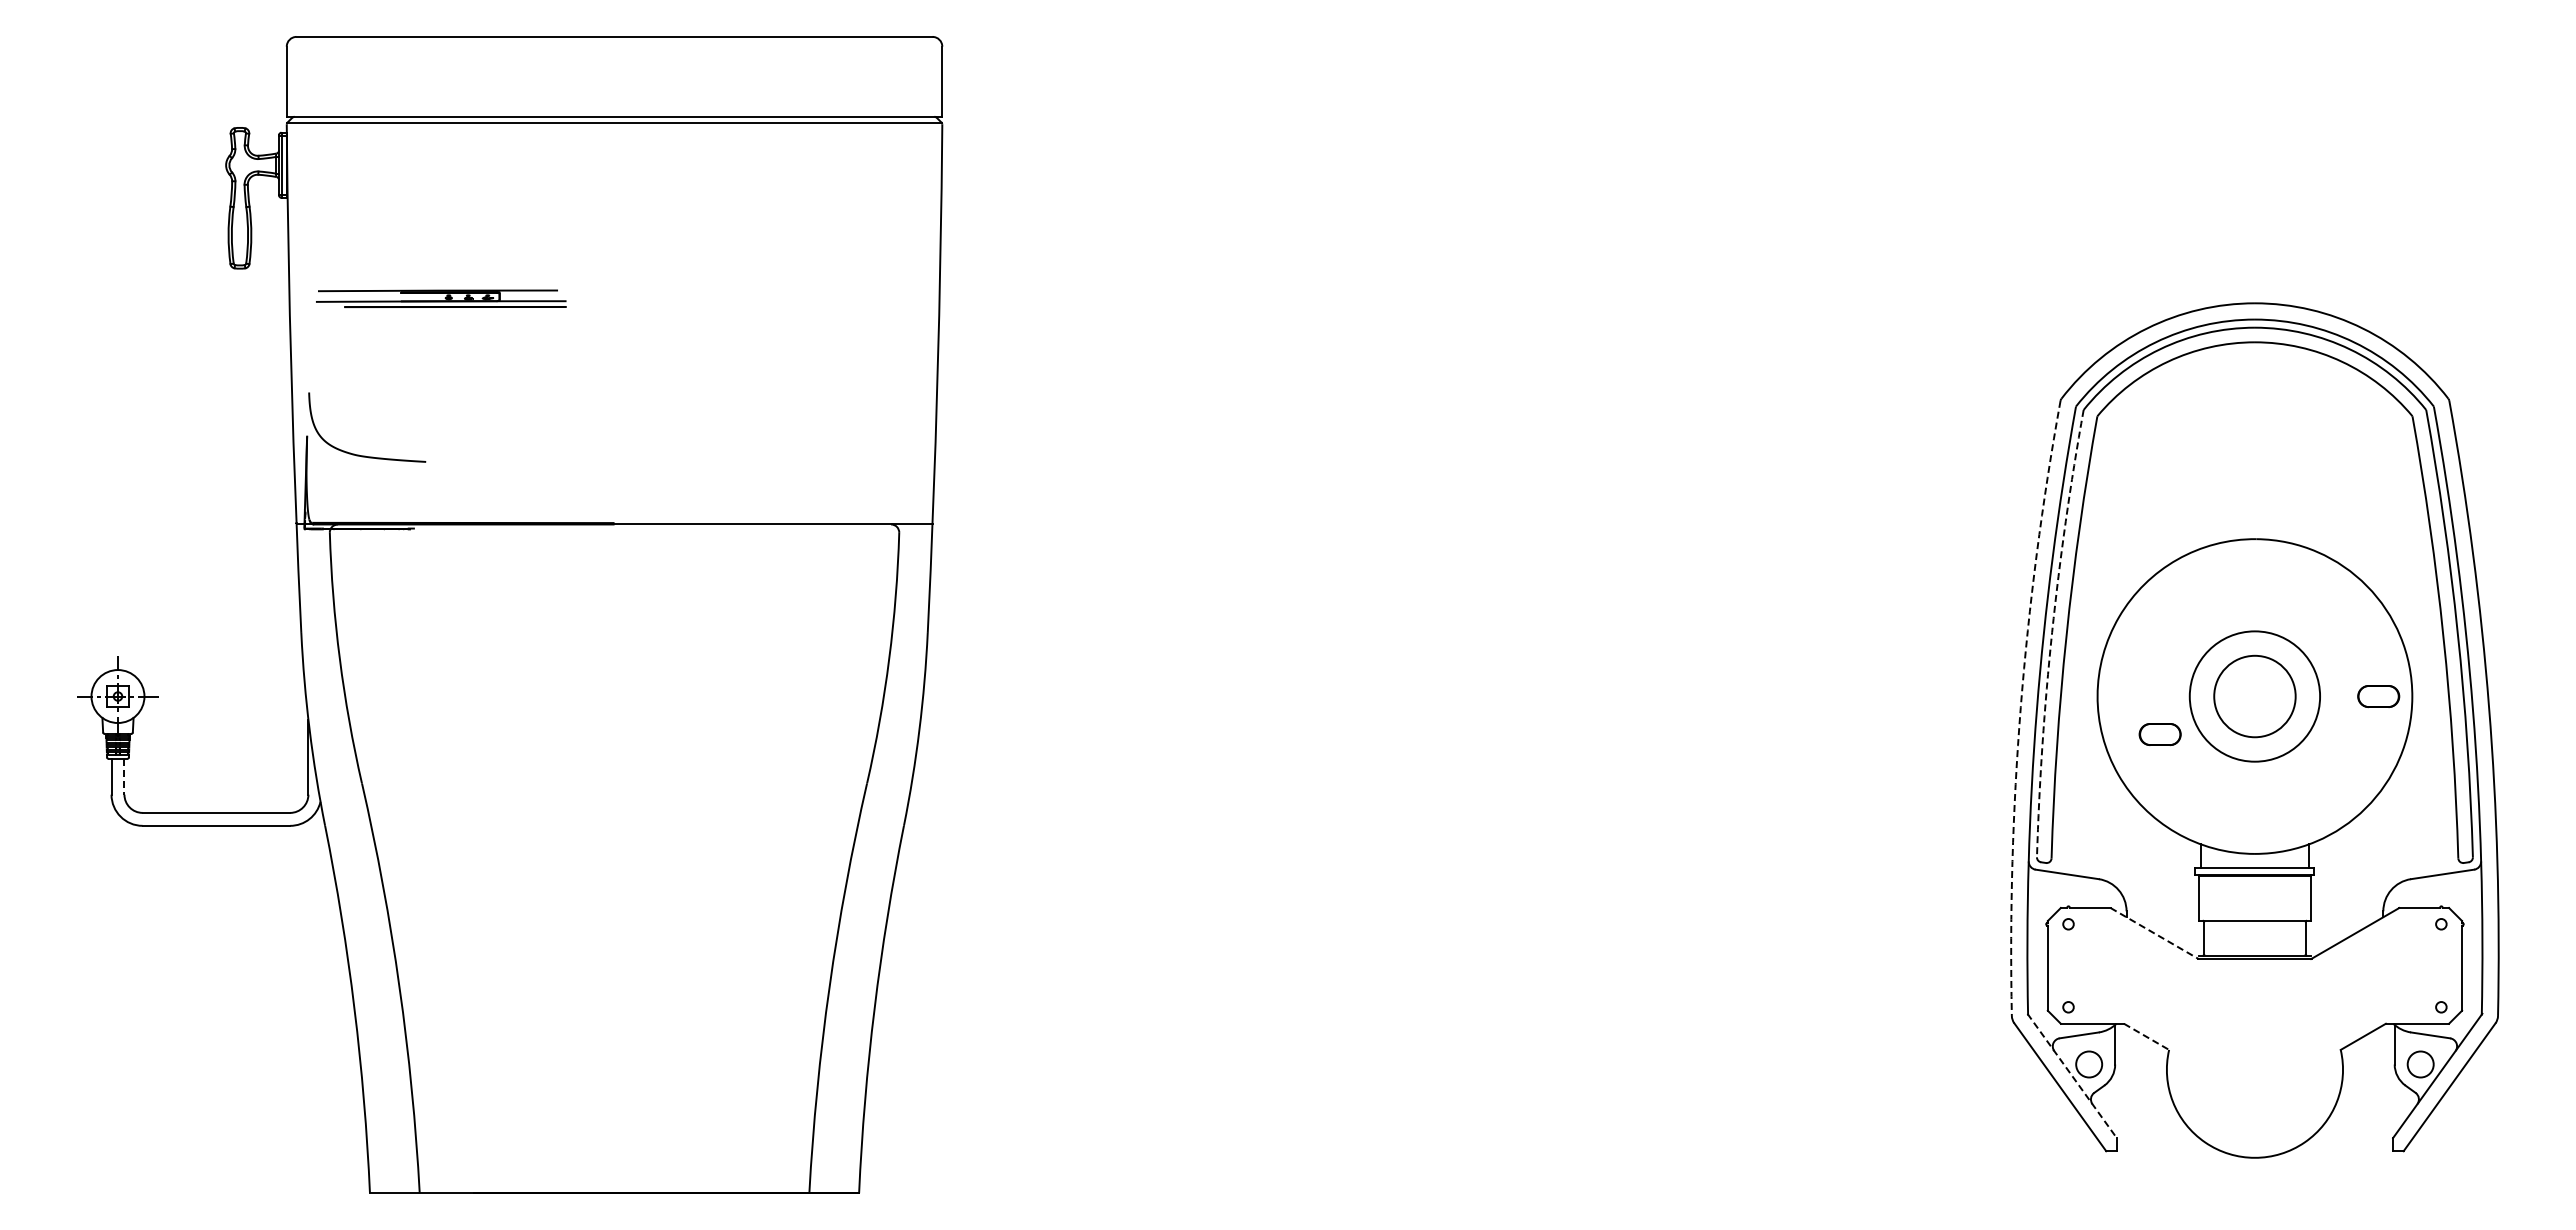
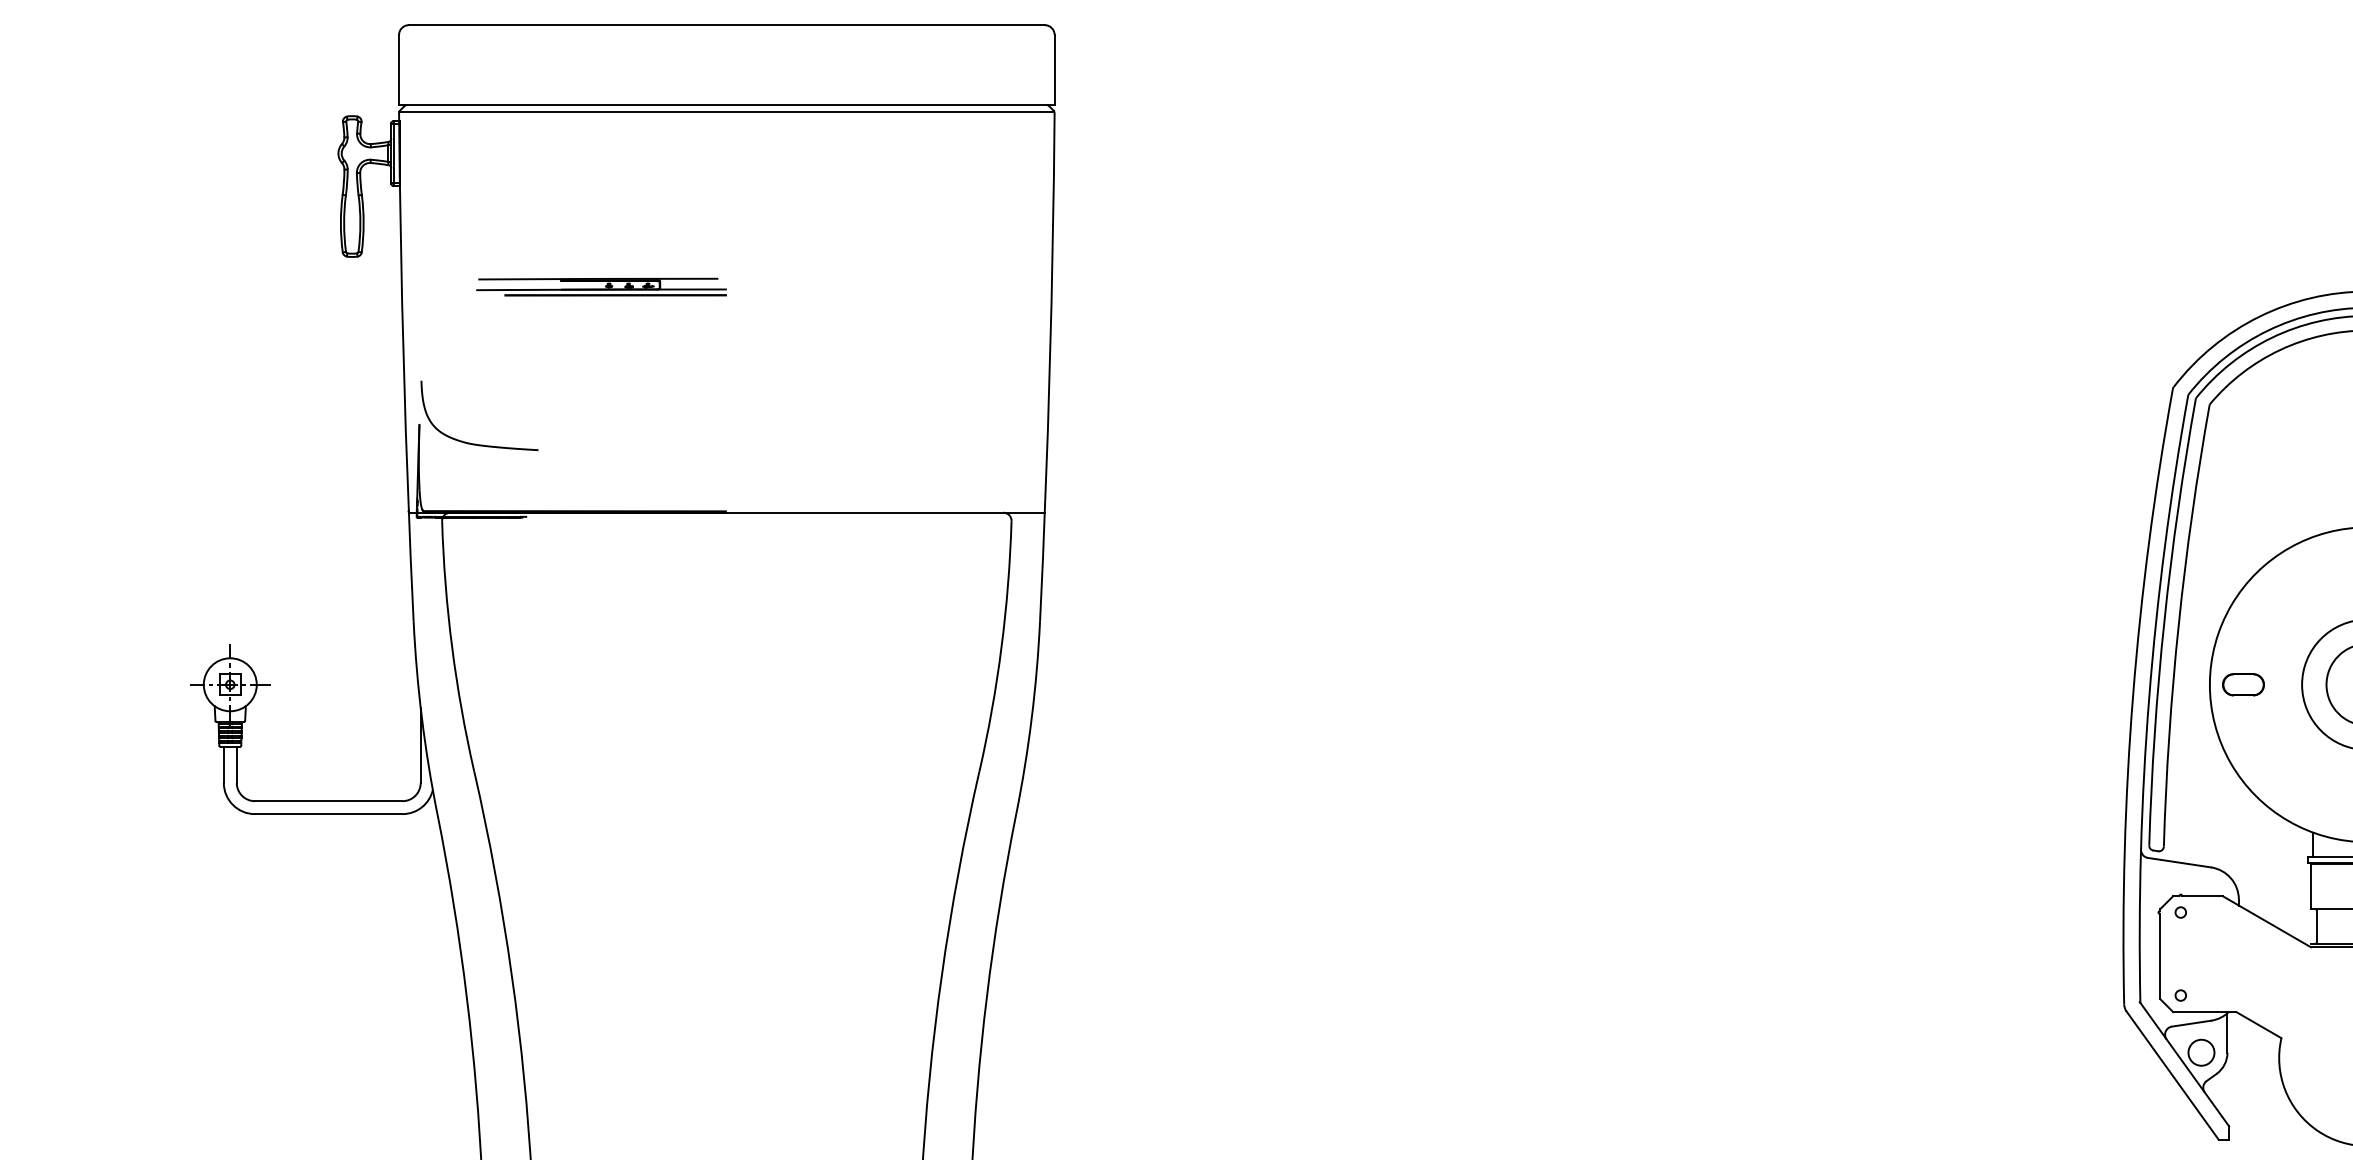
part: (441, 298) -> (601, 286), moved
arc: (2052, 632) -> (2164, 620), dashed -> solid
arc: (2020, 707) -> (2132, 695), dashed -> solid
part: (2159, 734) -> (2242, 684), moved
line: (124, 776) -> (236, 764), dashed -> solid
line: (2154, 933) -> (2266, 921), dashed -> solid
line: (2147, 1037) -> (2259, 1025), dashed -> solid
line: (2072, 1075) -> (2184, 1063), dashed -> solid

